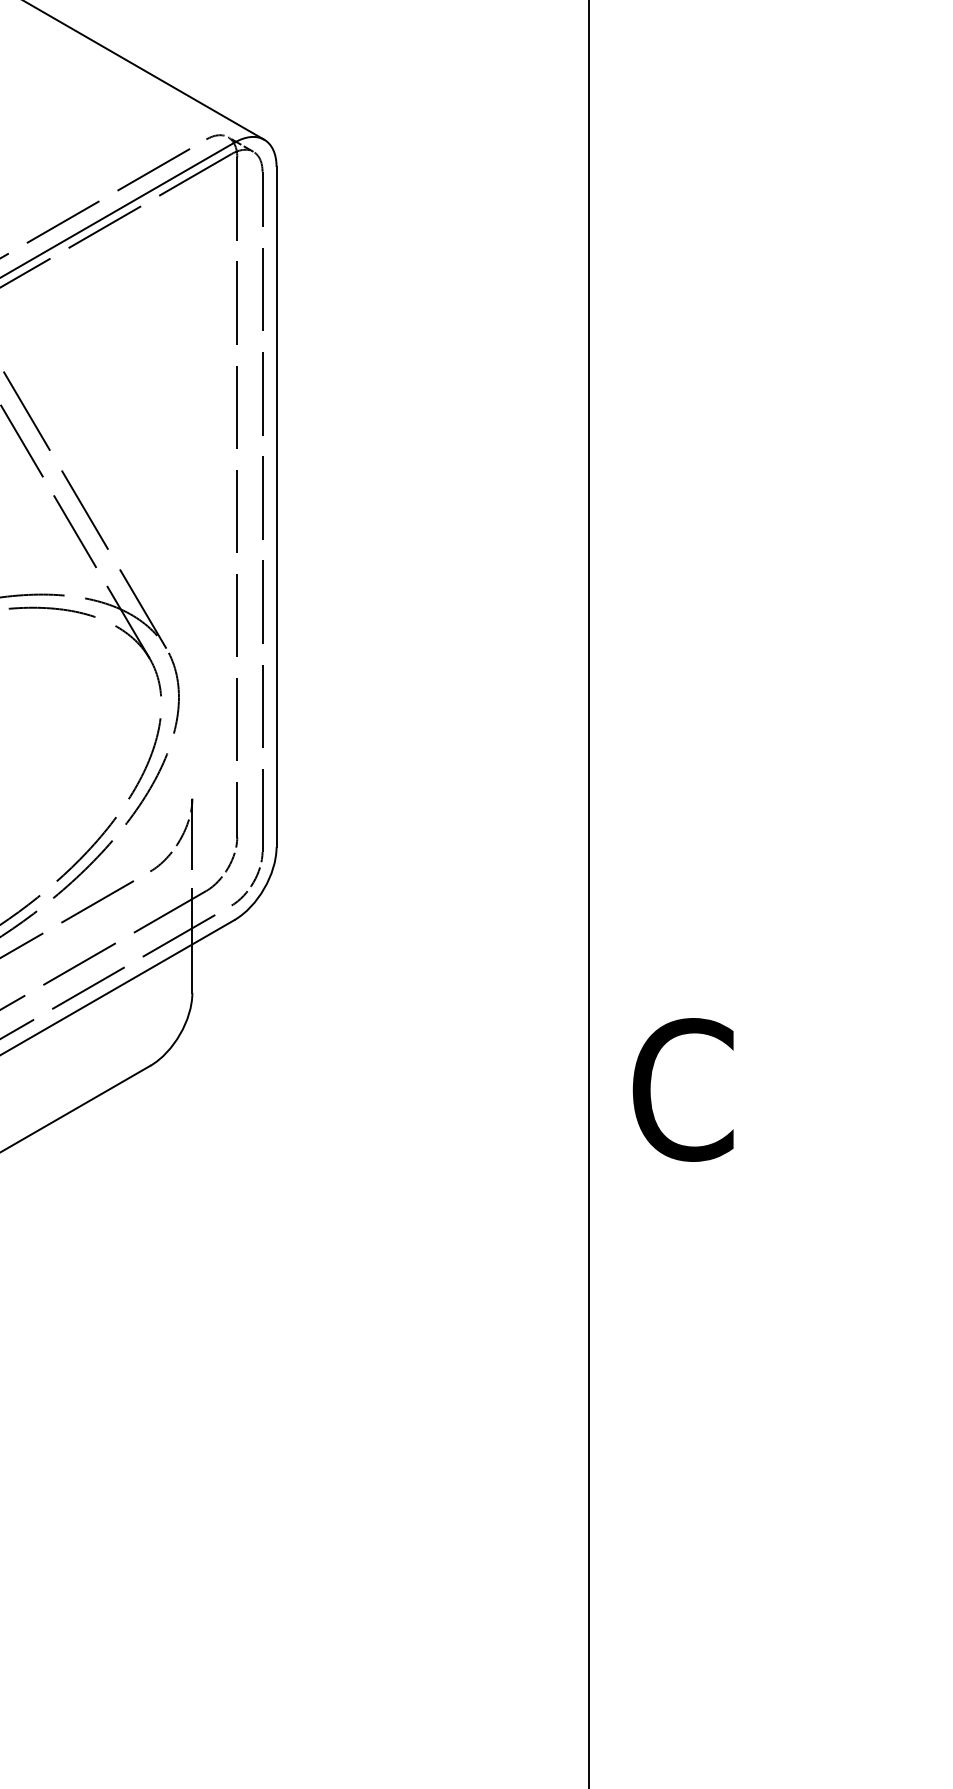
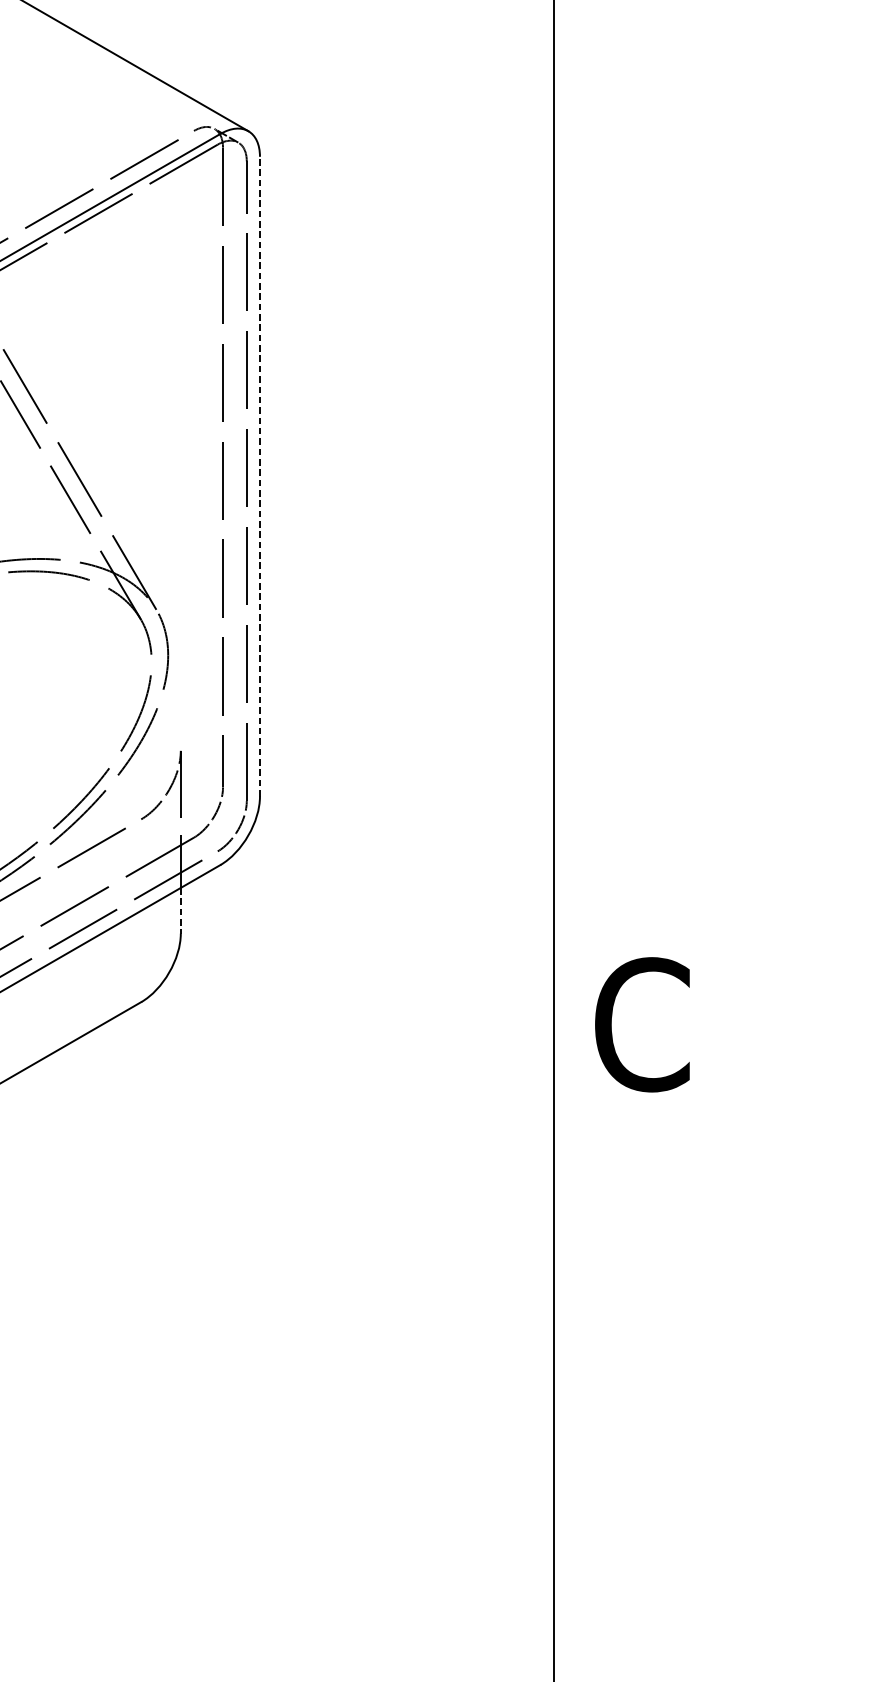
line: (276, 506) -> (259, 476), solid -> dashed
line: (192, 969) -> (180, 911), solid -> dashed

